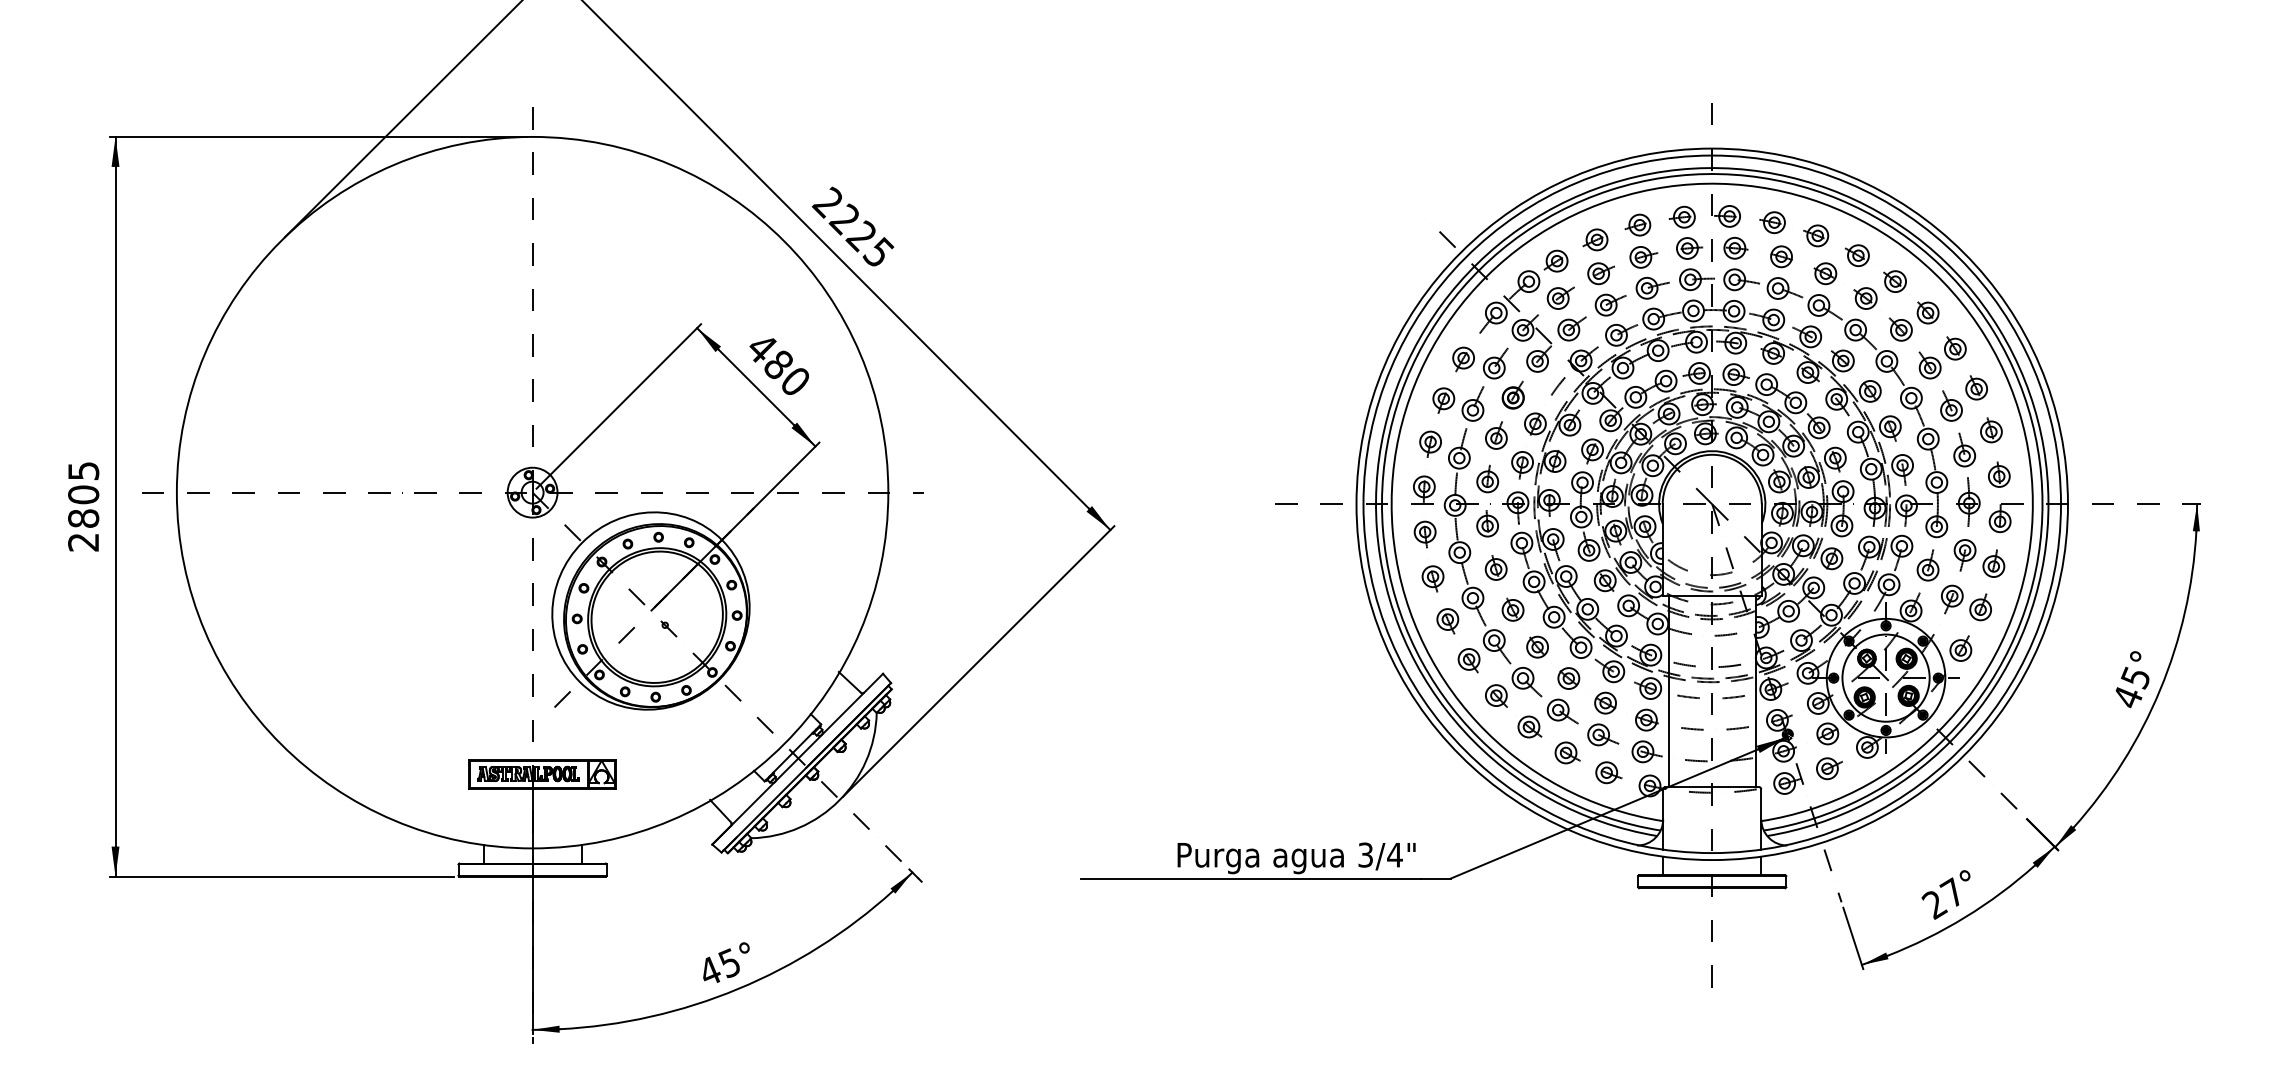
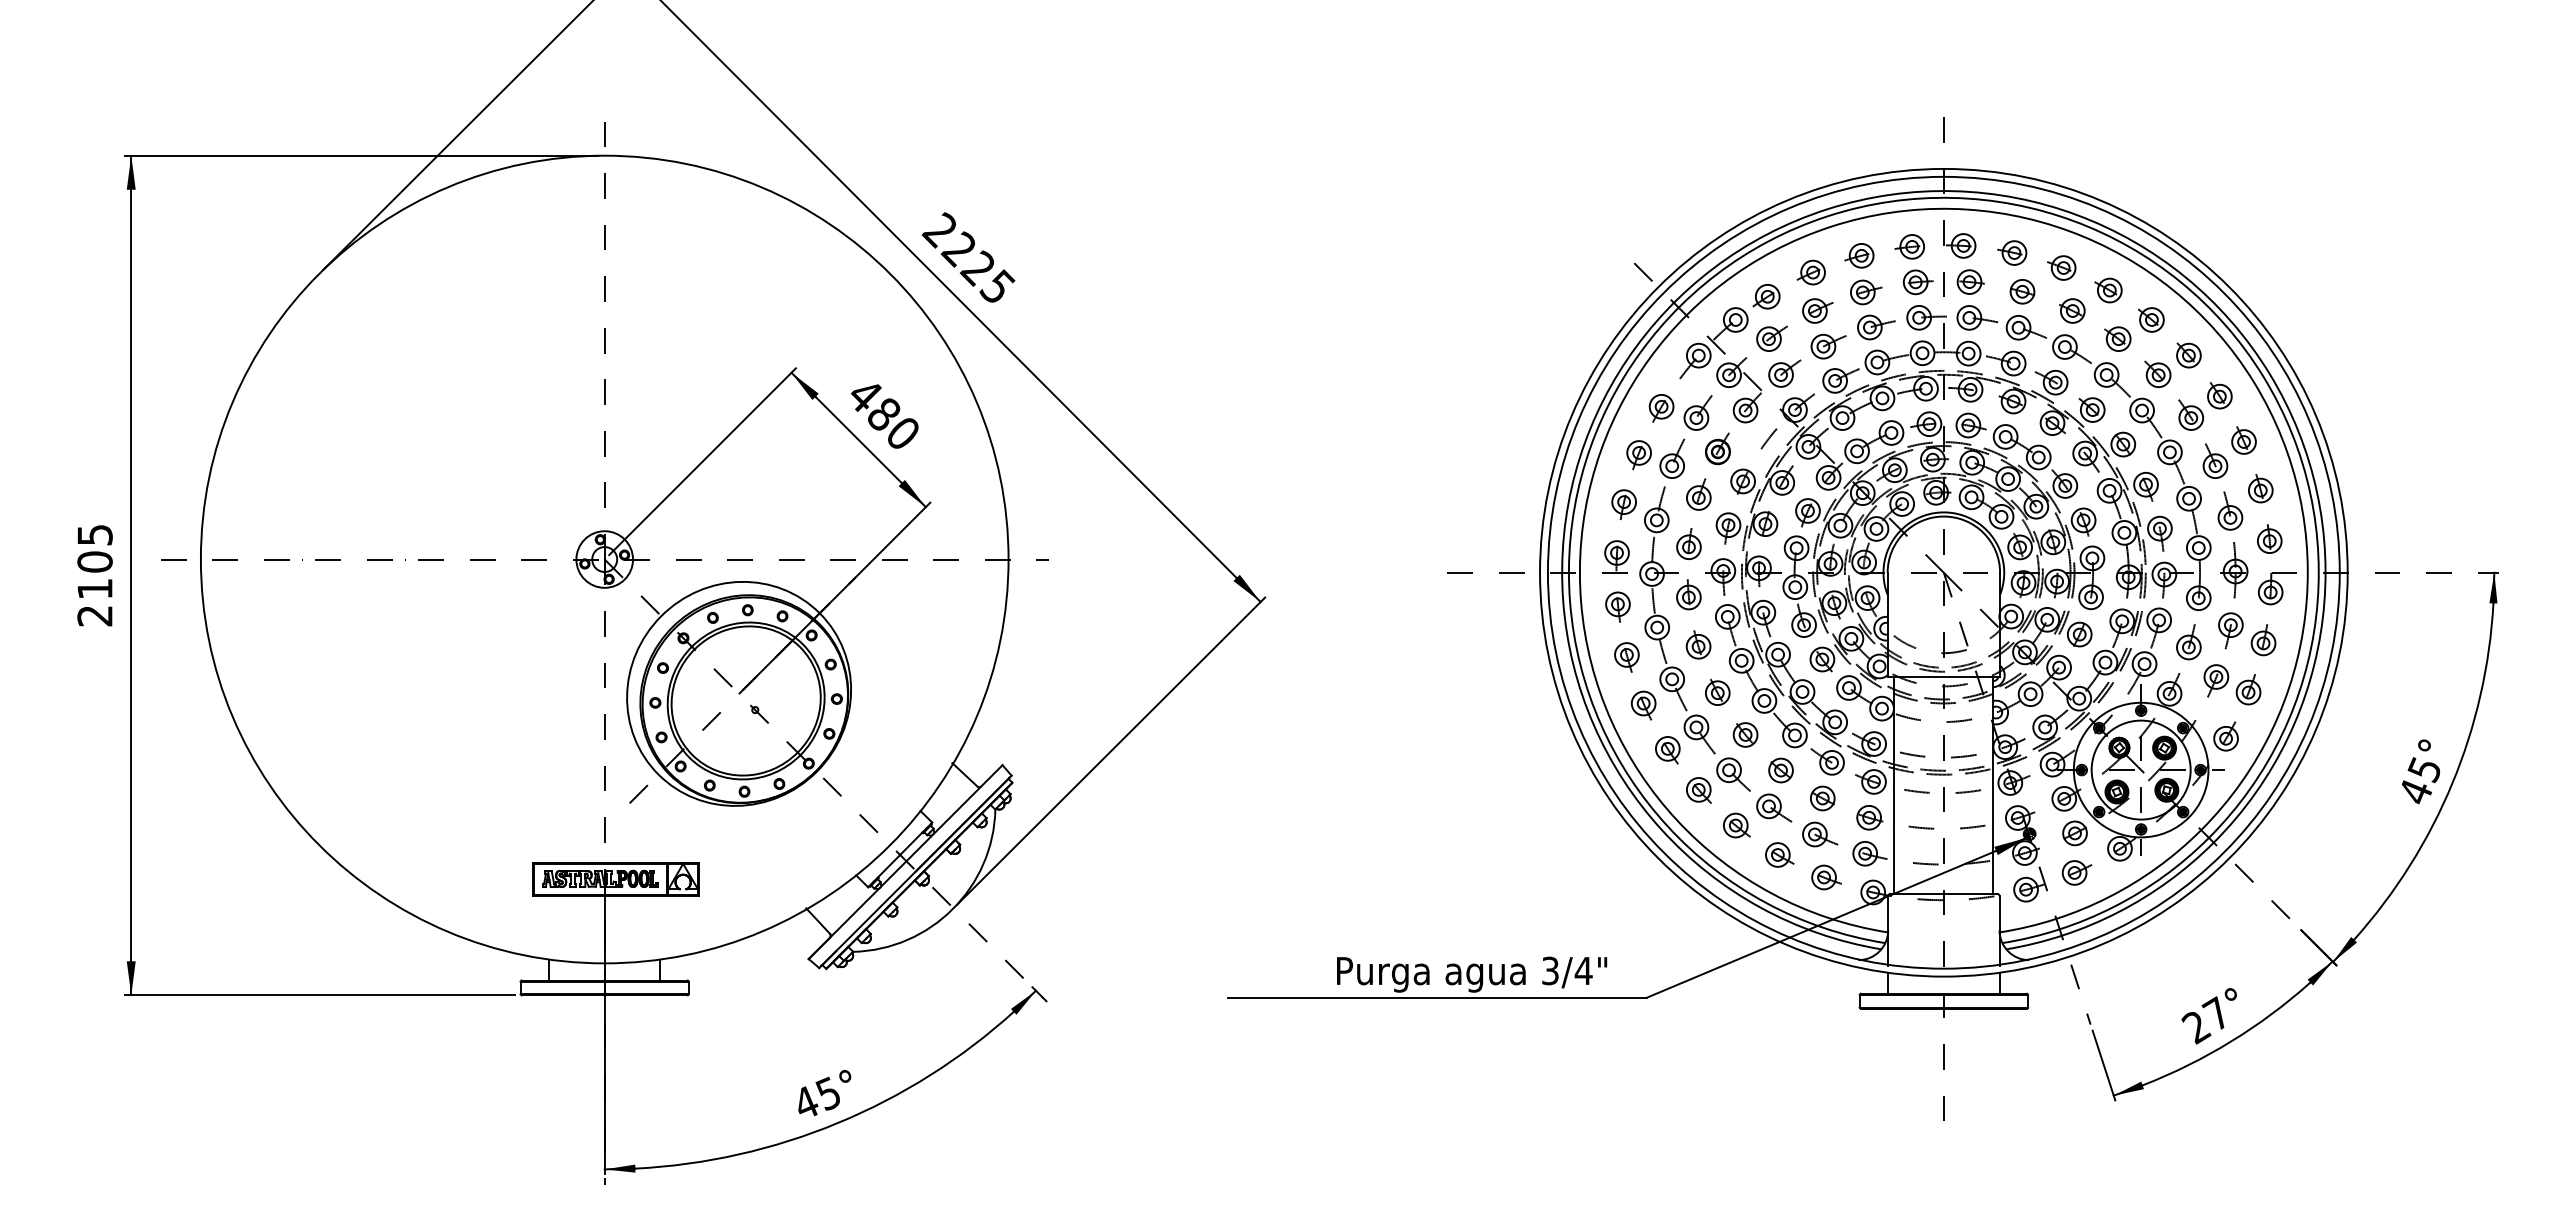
text: (83, 518) -> (94, 588), 2805 -> 2105

